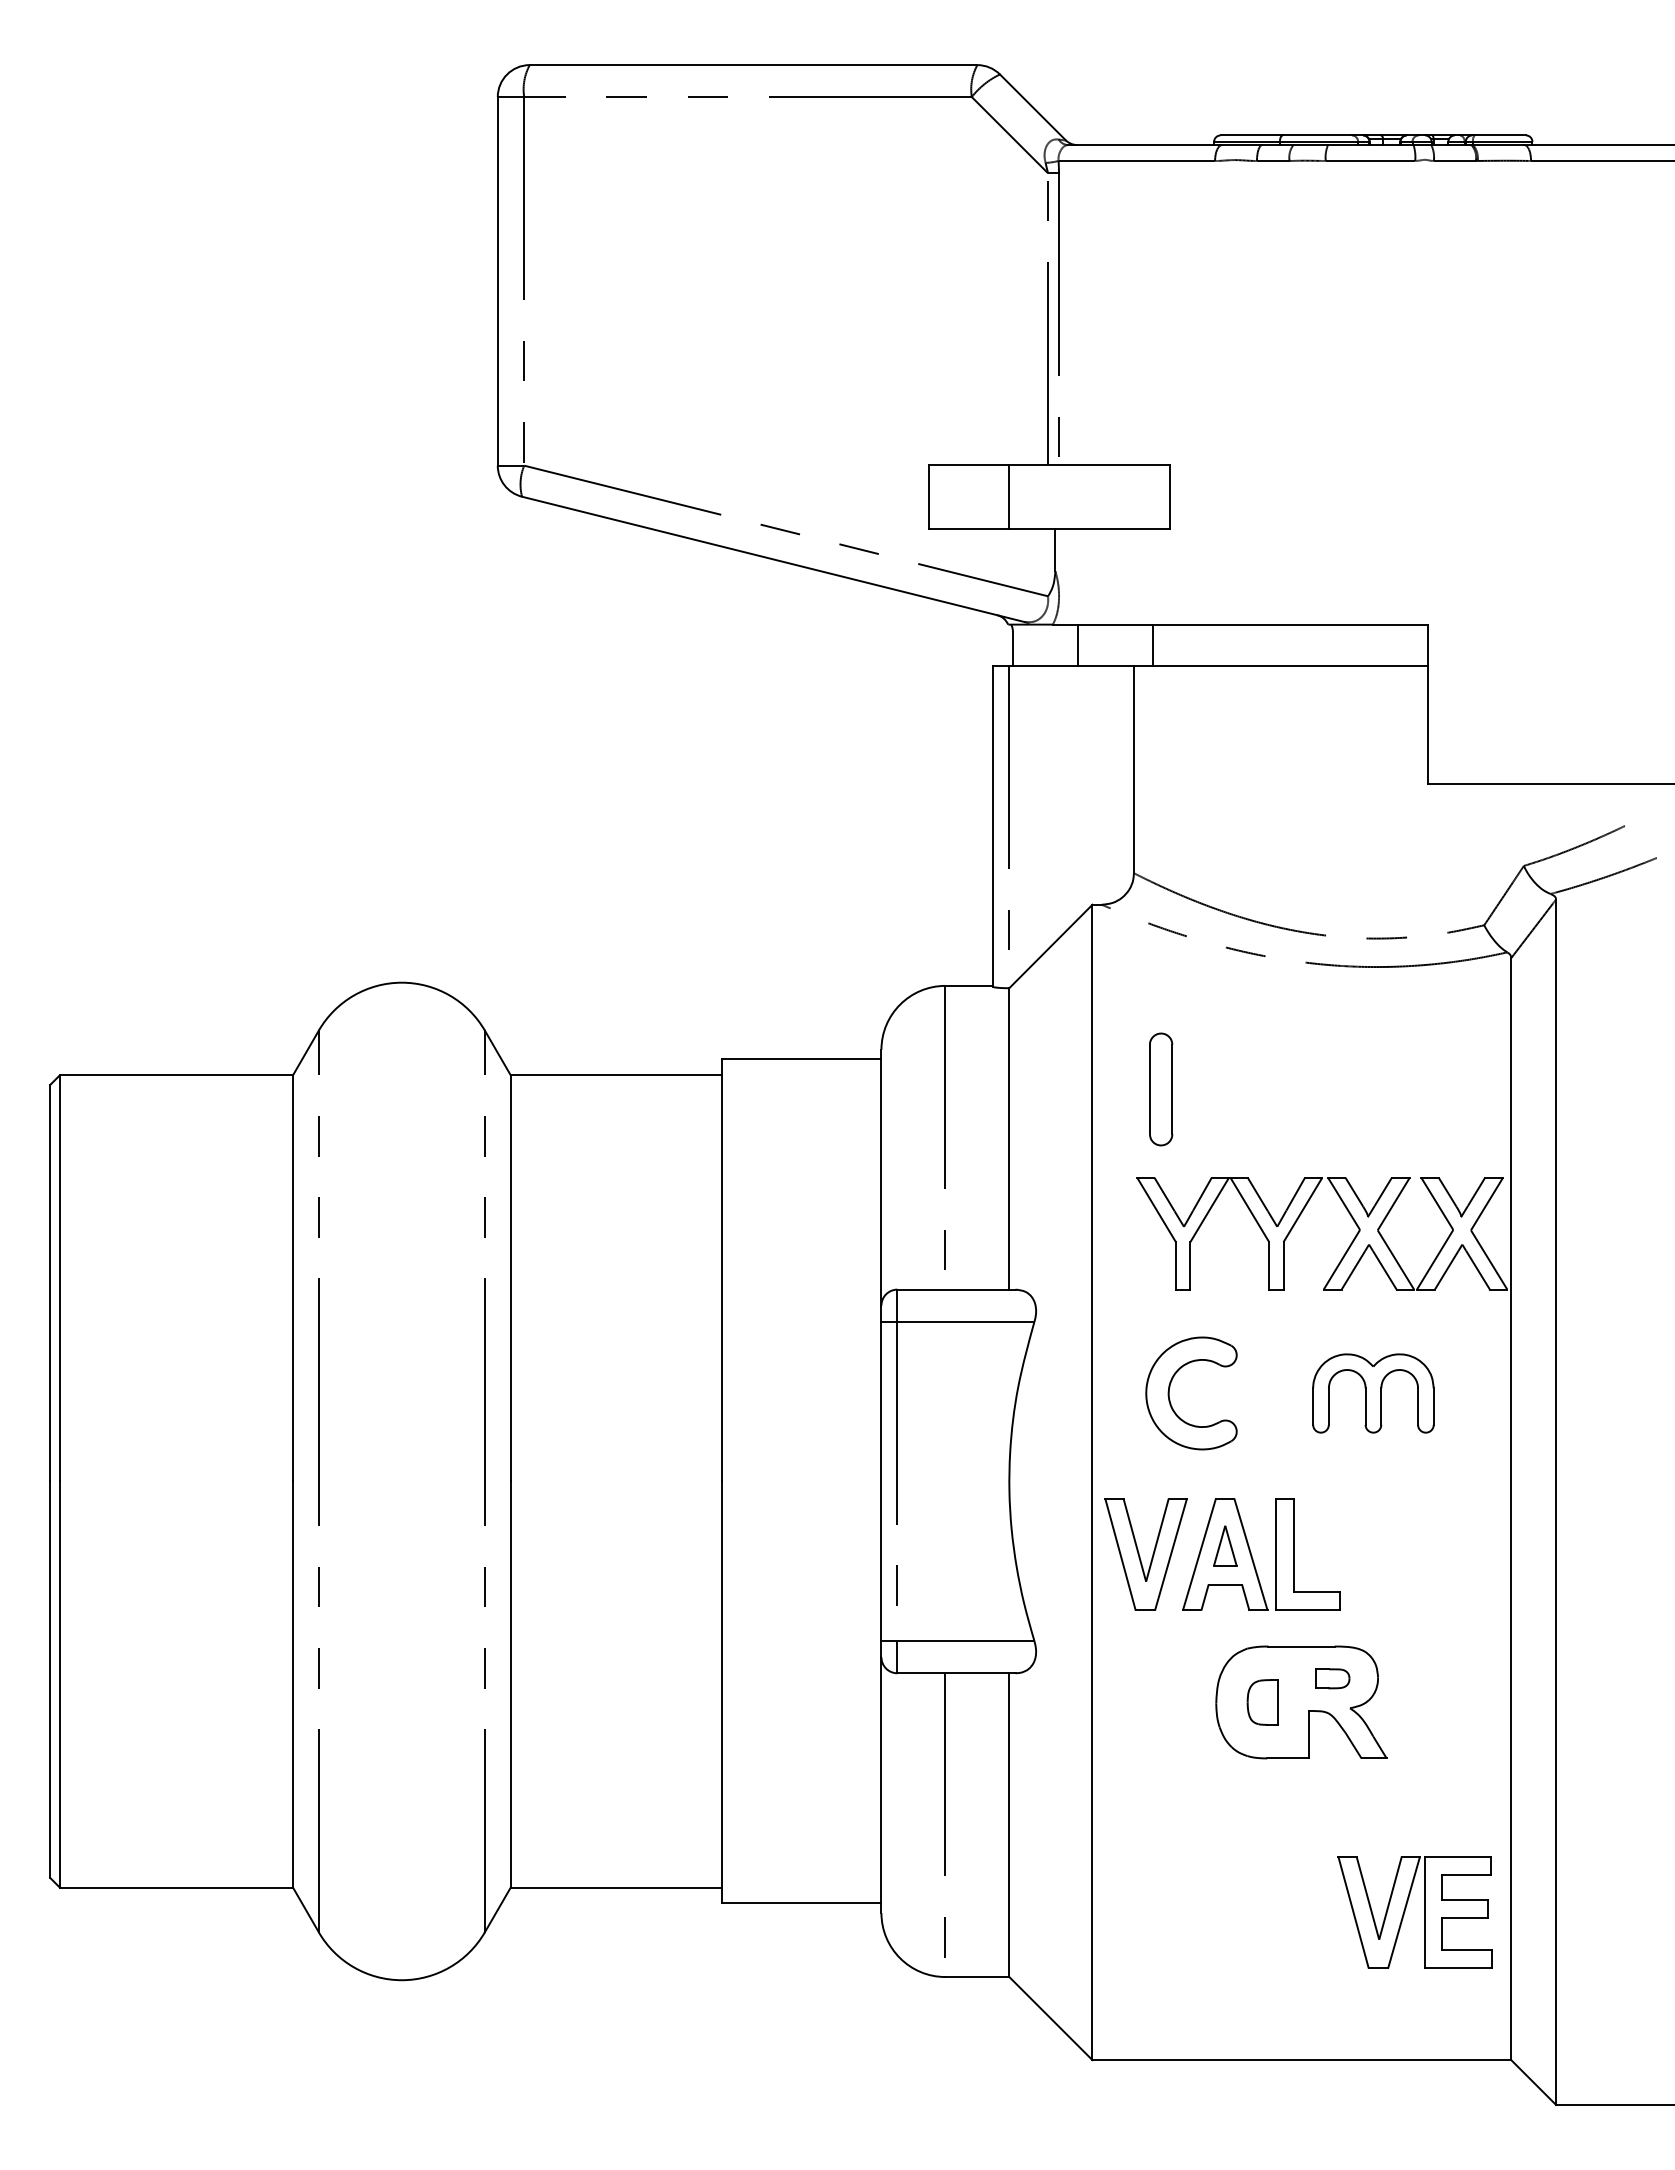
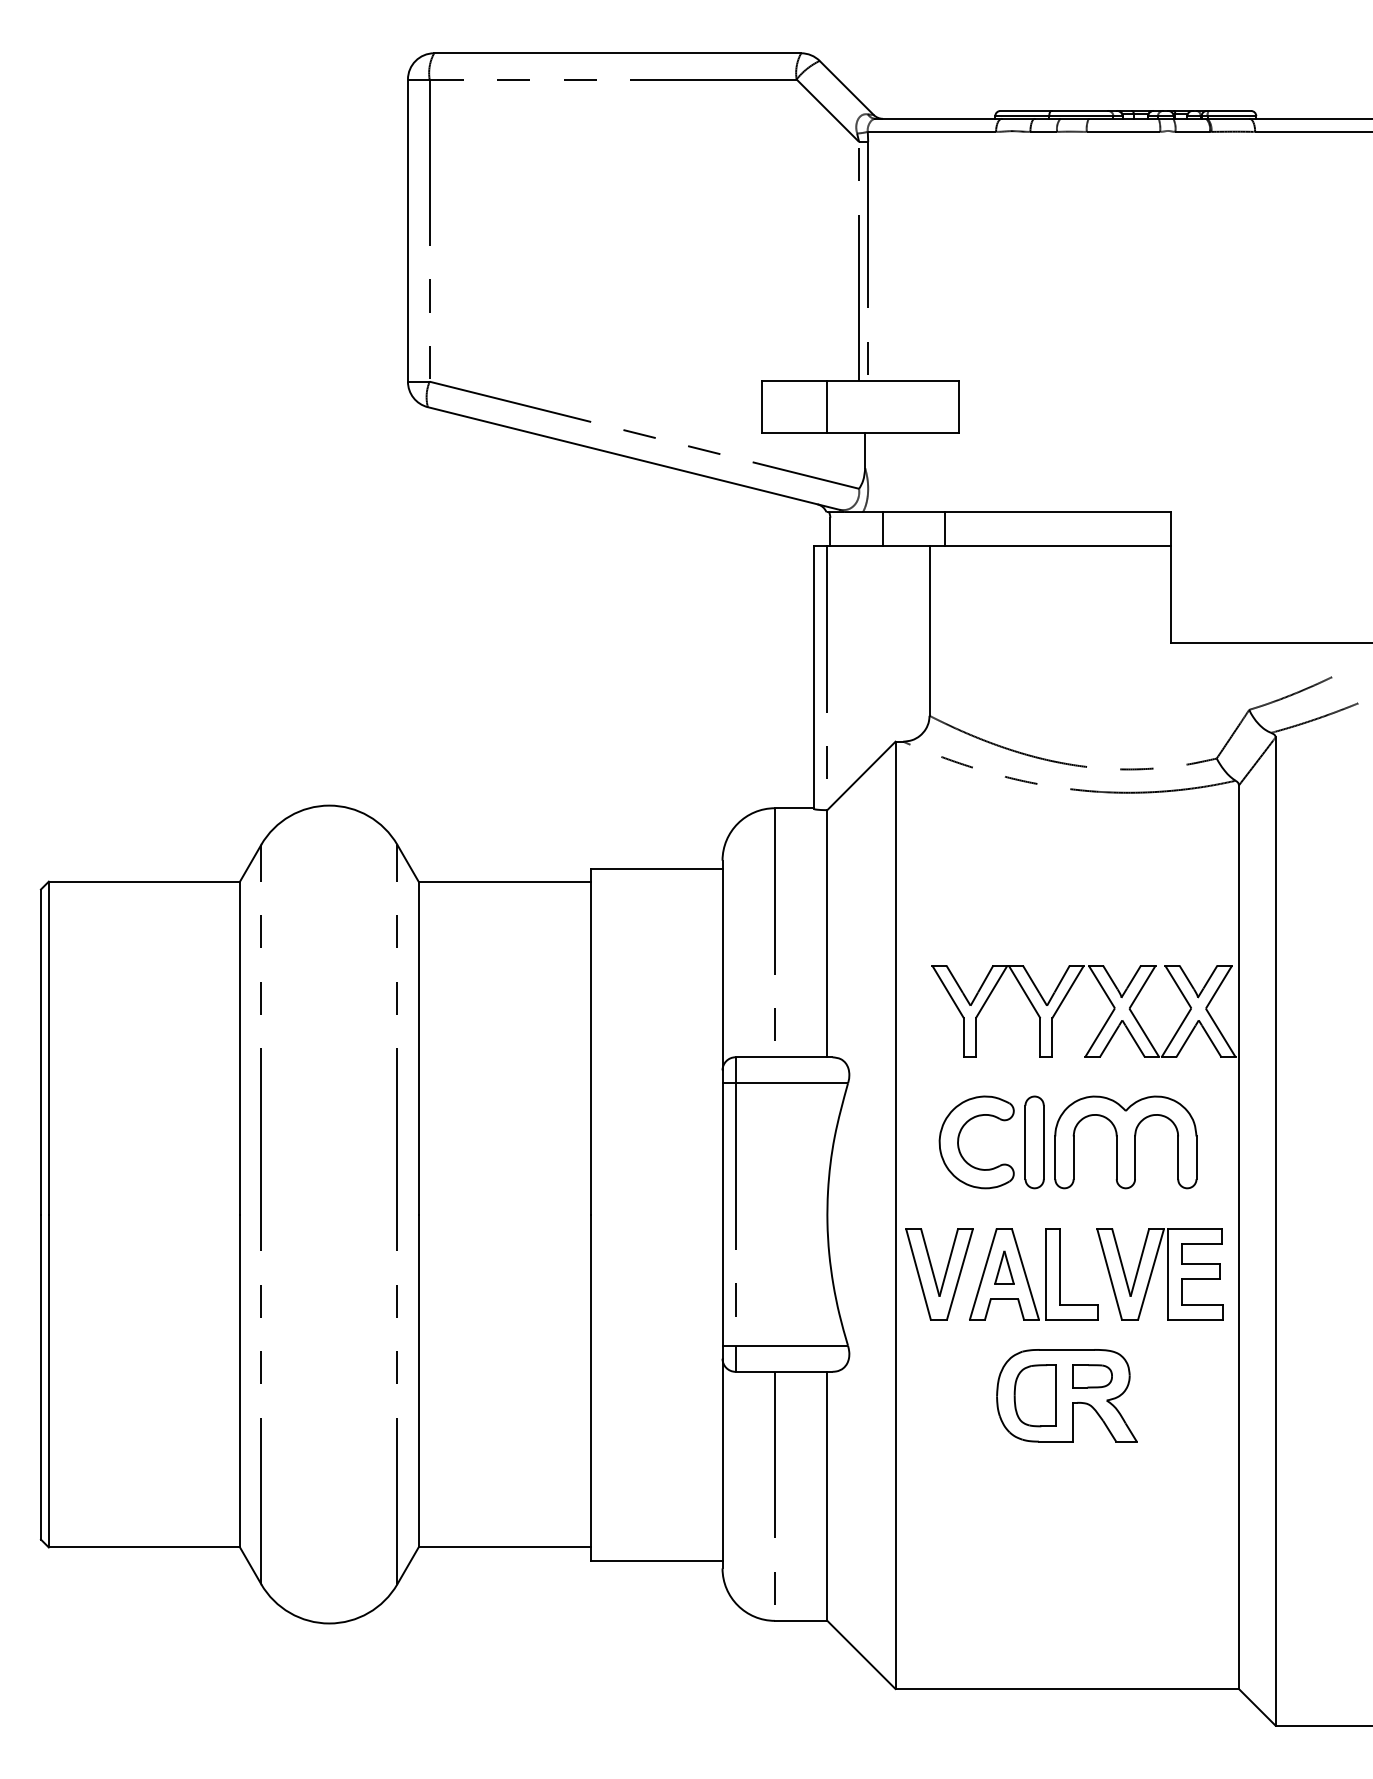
part: (1161, 1089) -> (1034, 1142), moved
part: (1373, 1393) -> (1125, 1142), size x1.43
part: (1332, 1678) -> (1092, 1376), size x1.43
part: (1262, 1702) -> (1034, 1395), size x1.67
part: (1406, 1908) -> (1153, 1271), moved

